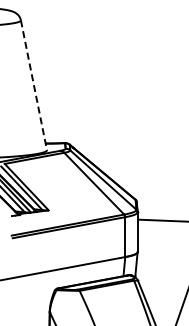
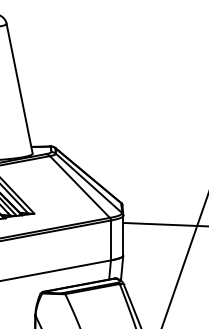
line: (33, 86) -> (19, 89), dashed -> solid

